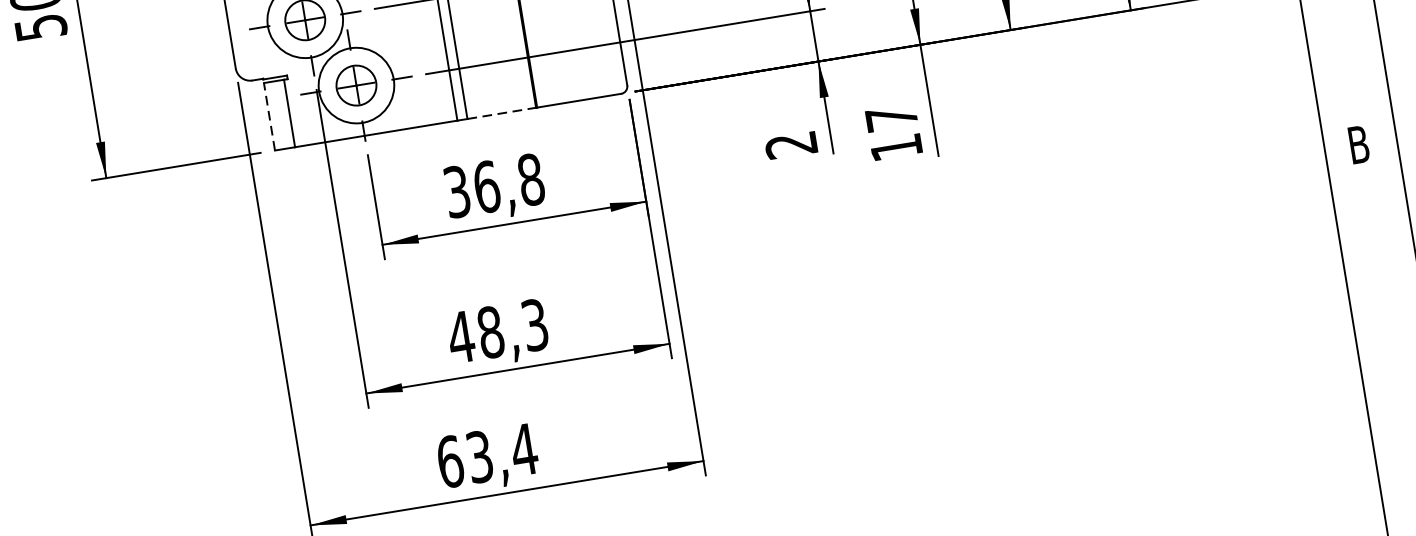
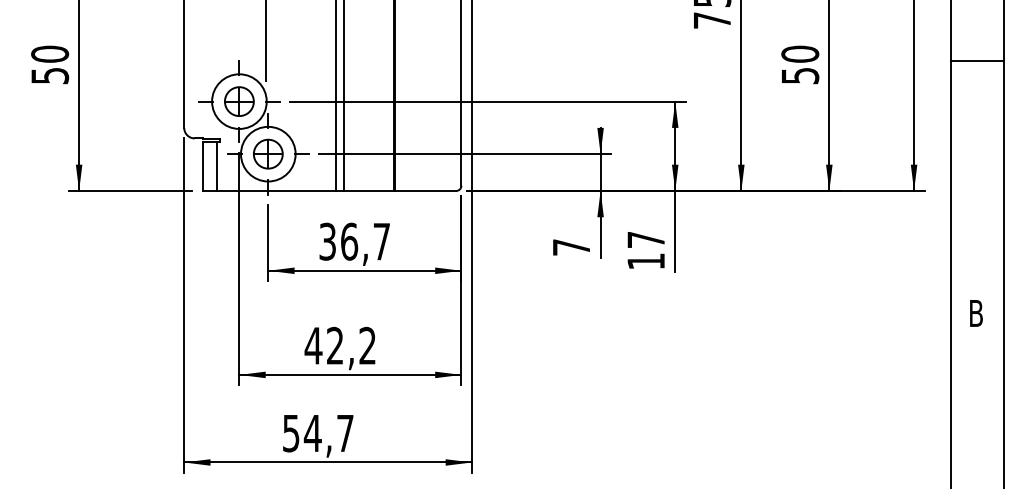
line: (502, 112) -> (369, 190), dashed -> solid
line: (269, 117) -> (202, 166), dashed -> solid
text: (790, 145) -> (570, 247), 2 -> 7
text: (530, 179) -> (381, 241), 36,8 -> 36,7
text: (511, 328) -> (350, 345), 48,3 -> 42,2
text: (487, 455) -> (318, 433), 63,4 -> 54,7

